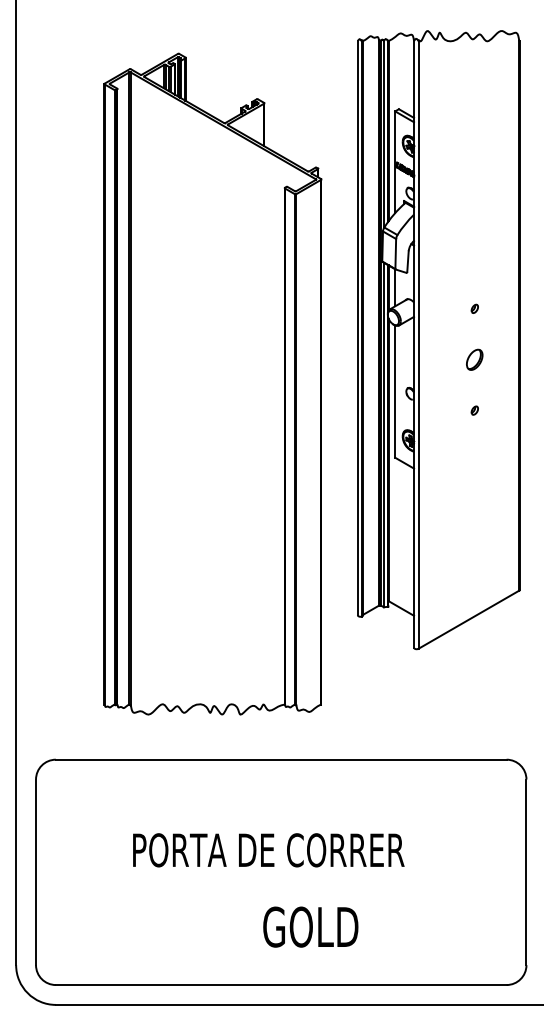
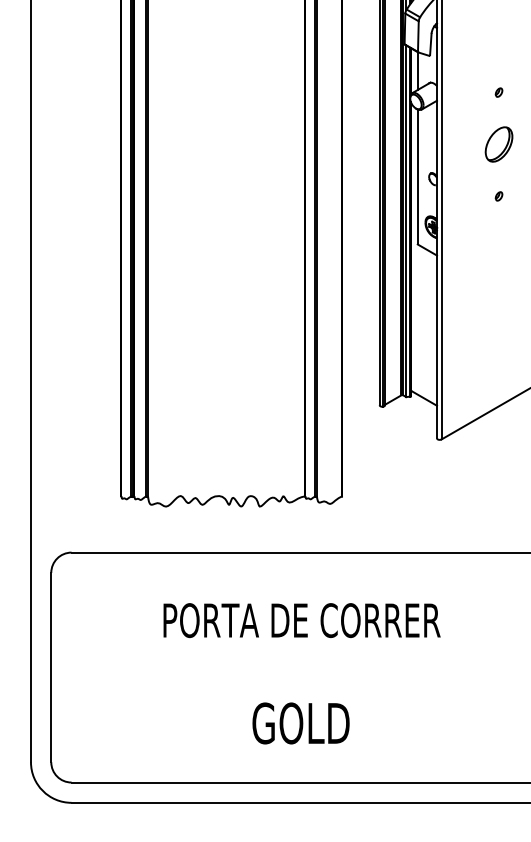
part: (474, 359) -> (498, 144), size x1.67
text: (268, 850) -> (301, 620), moved
text: (310, 926) -> (300, 722), moved

